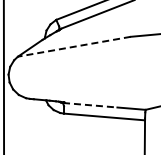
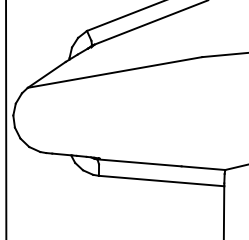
line: (73, 46) -> (113, 72), dashed -> solid
line: (90, 105) -> (139, 163), dashed -> solid

